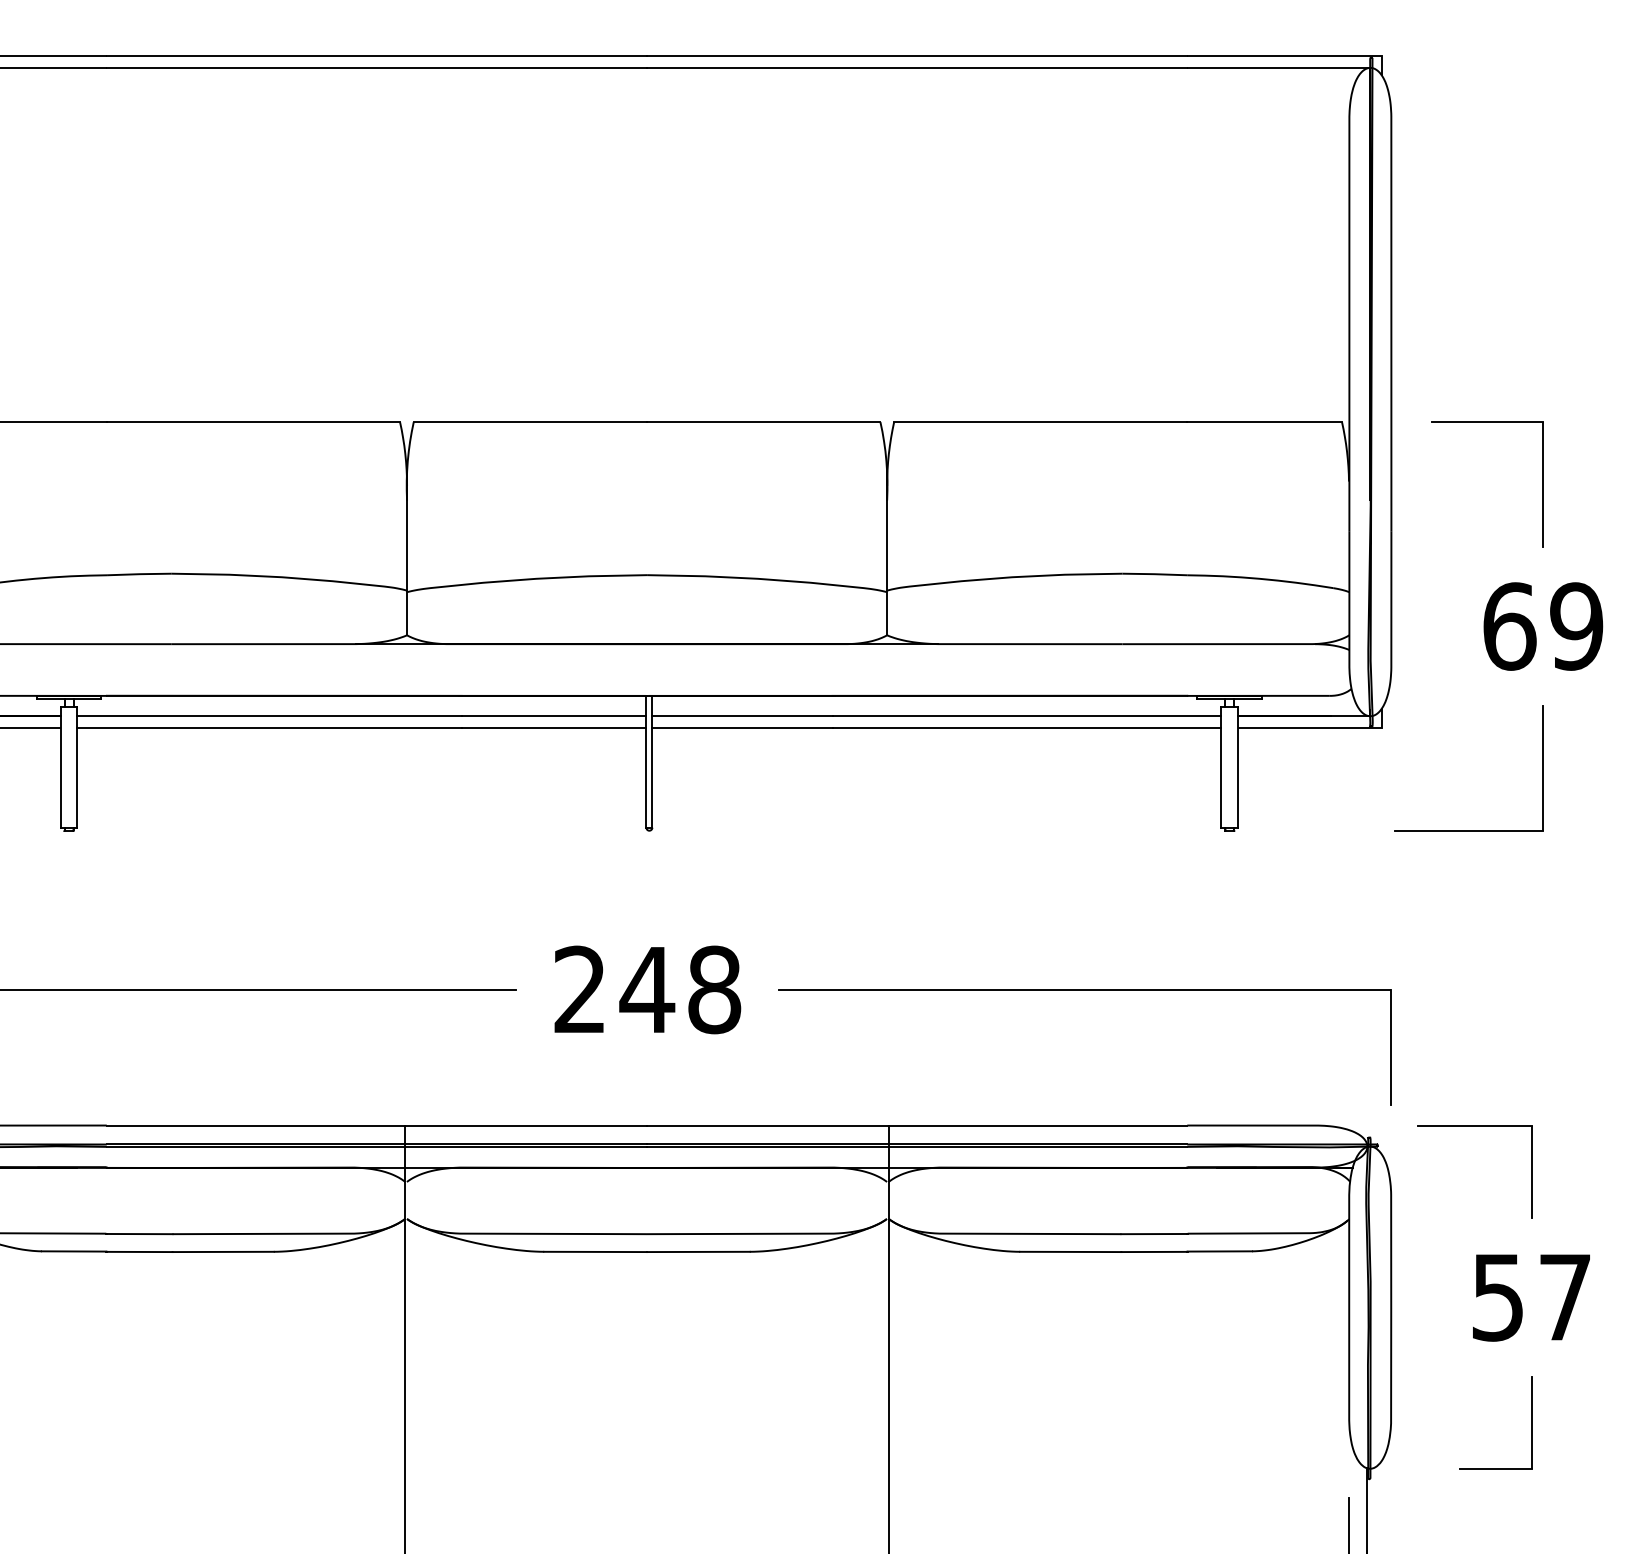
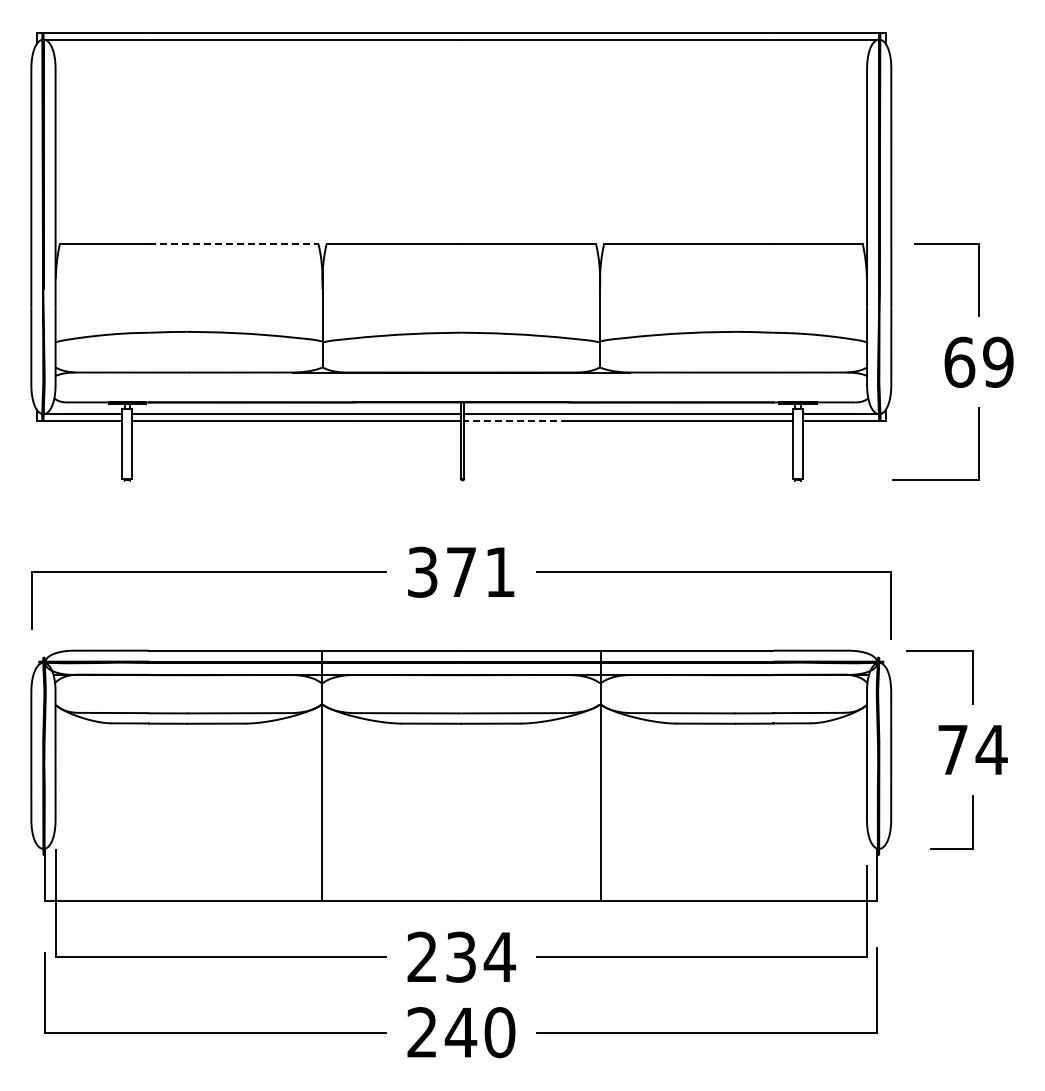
line: (252, 422) -> (233, 244), solid -> dashed
line: (740, 728) -> (515, 421), solid -> dashed
text: (647, 988) -> (461, 571), 248 -> 371
text: (1531, 1298) -> (972, 750), 57 -> 74

